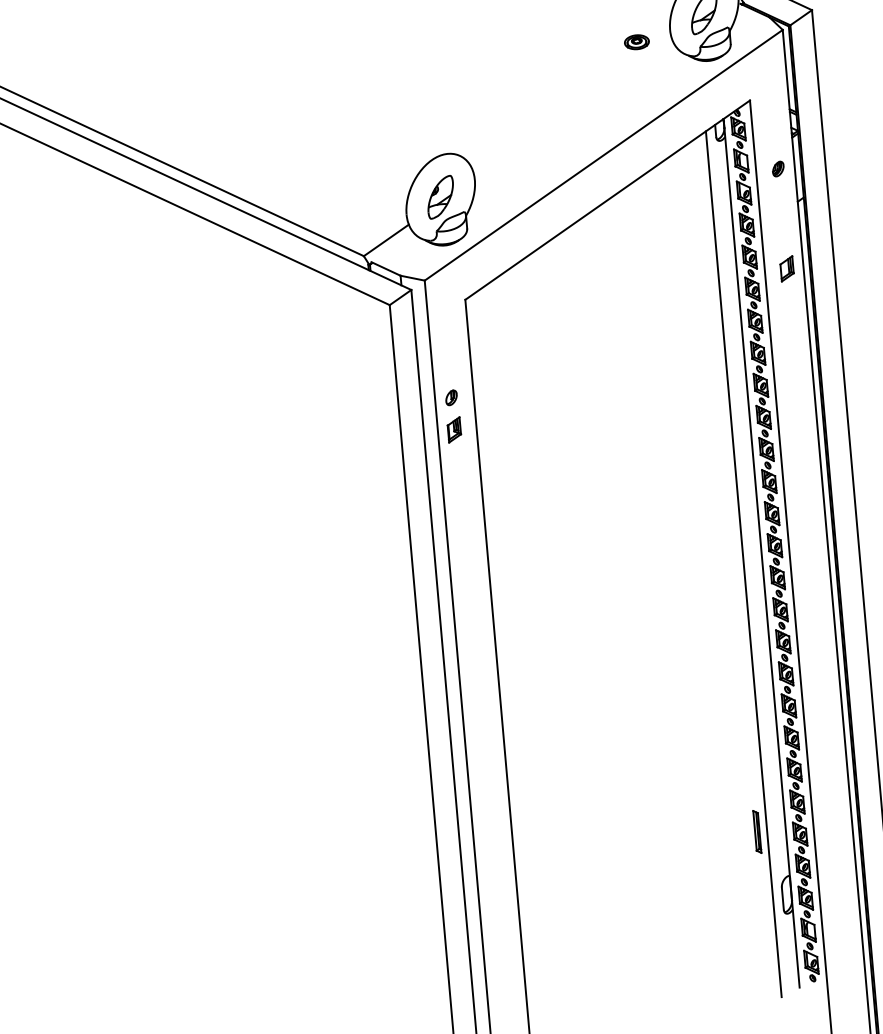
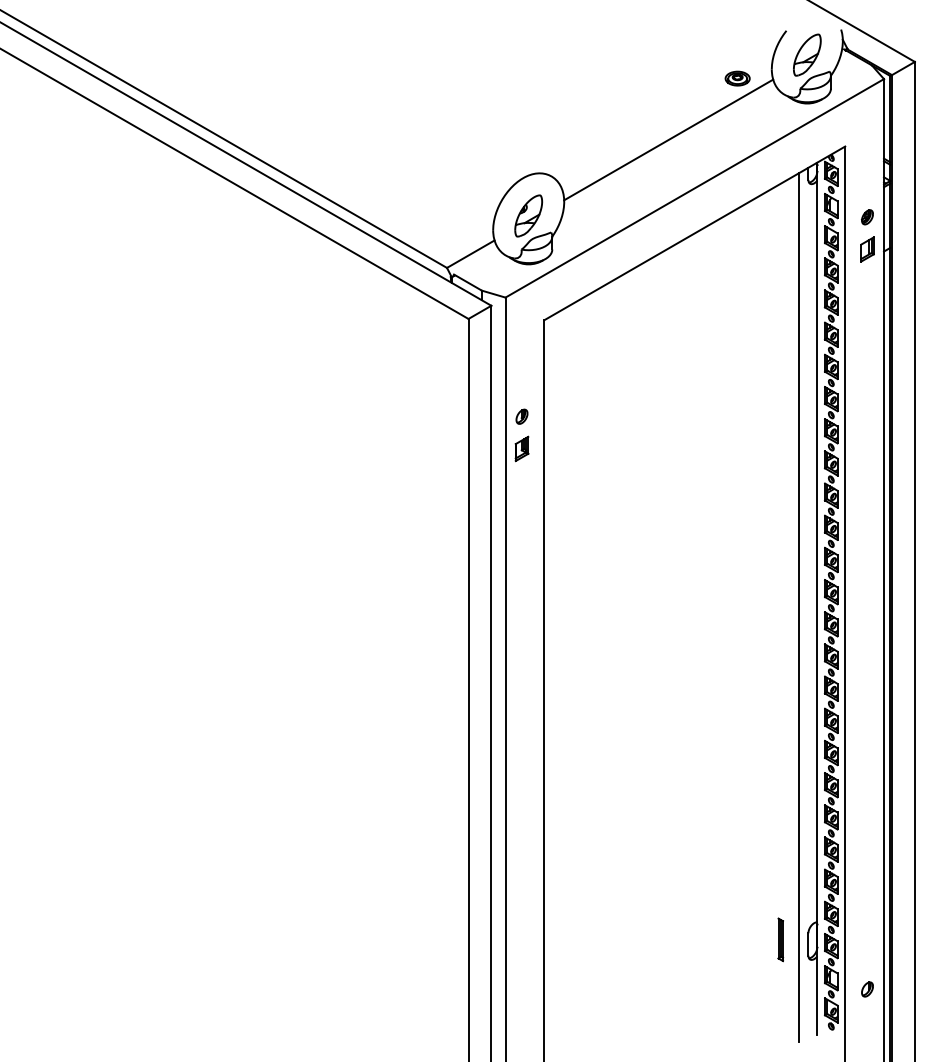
line: (573, 108) -> (668, 139), added
part: (787, 268) -> (867, 249), moved
part: (757, 831) -> (780, 939), moved
part: (845, 938) -> (867, 989), added

